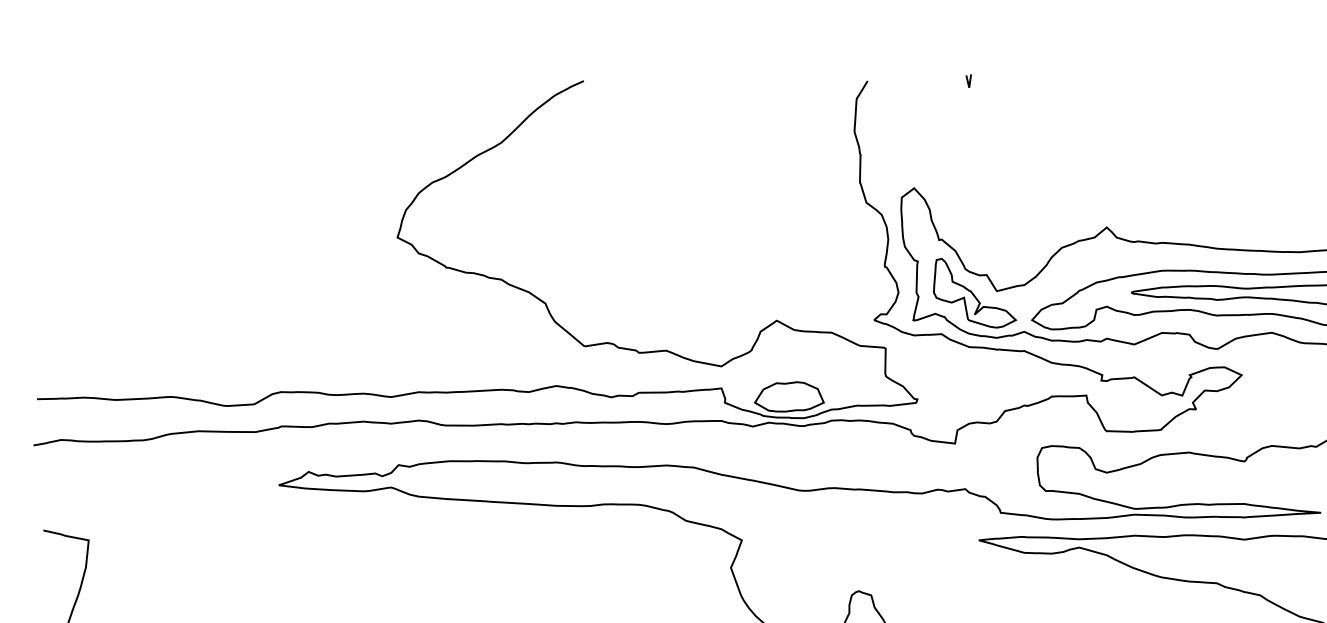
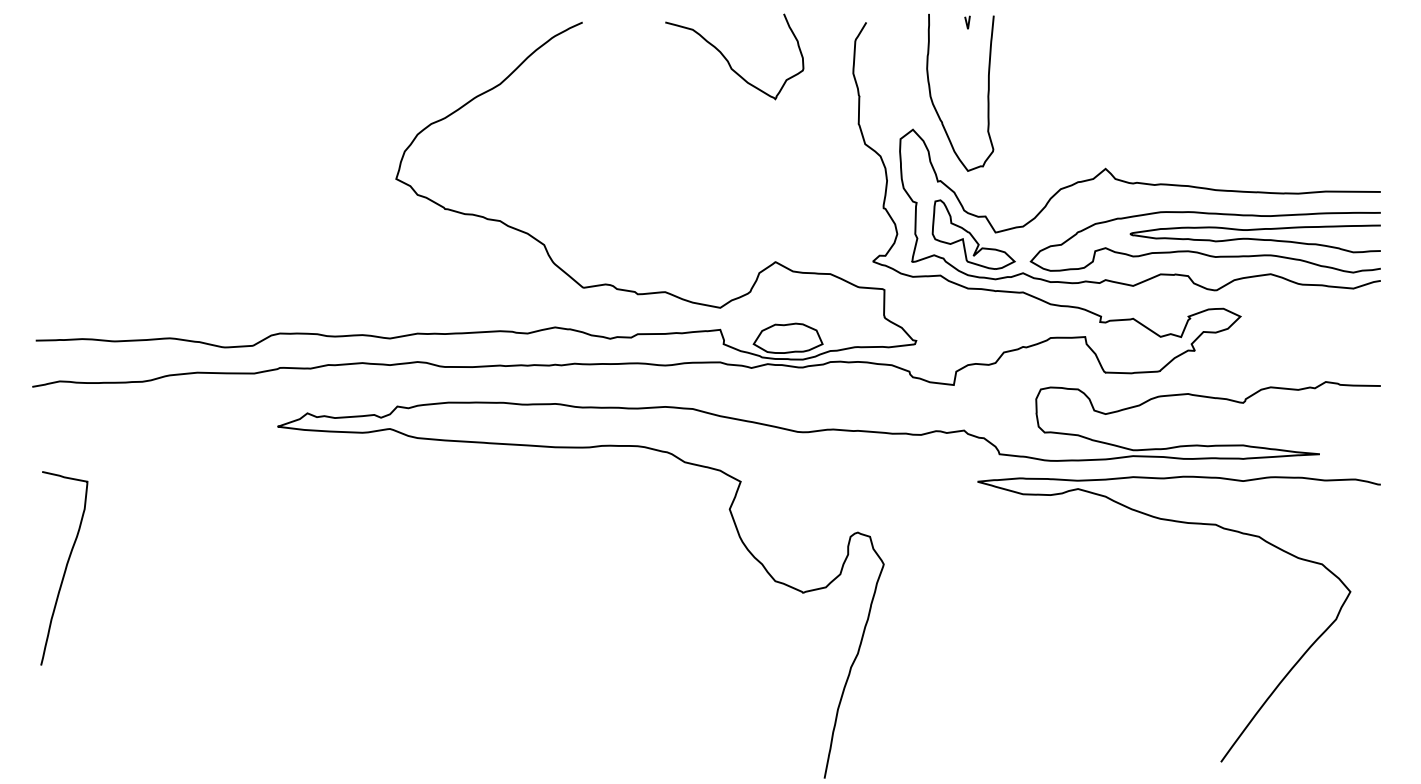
curve: (729, 119) -> (728, 60), added
curve: (988, 151) -> (987, 92), added

